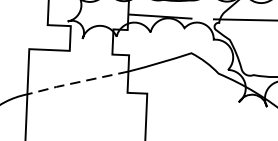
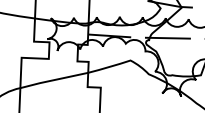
line: (78, 82) -> (54, 80), dashed -> solid

